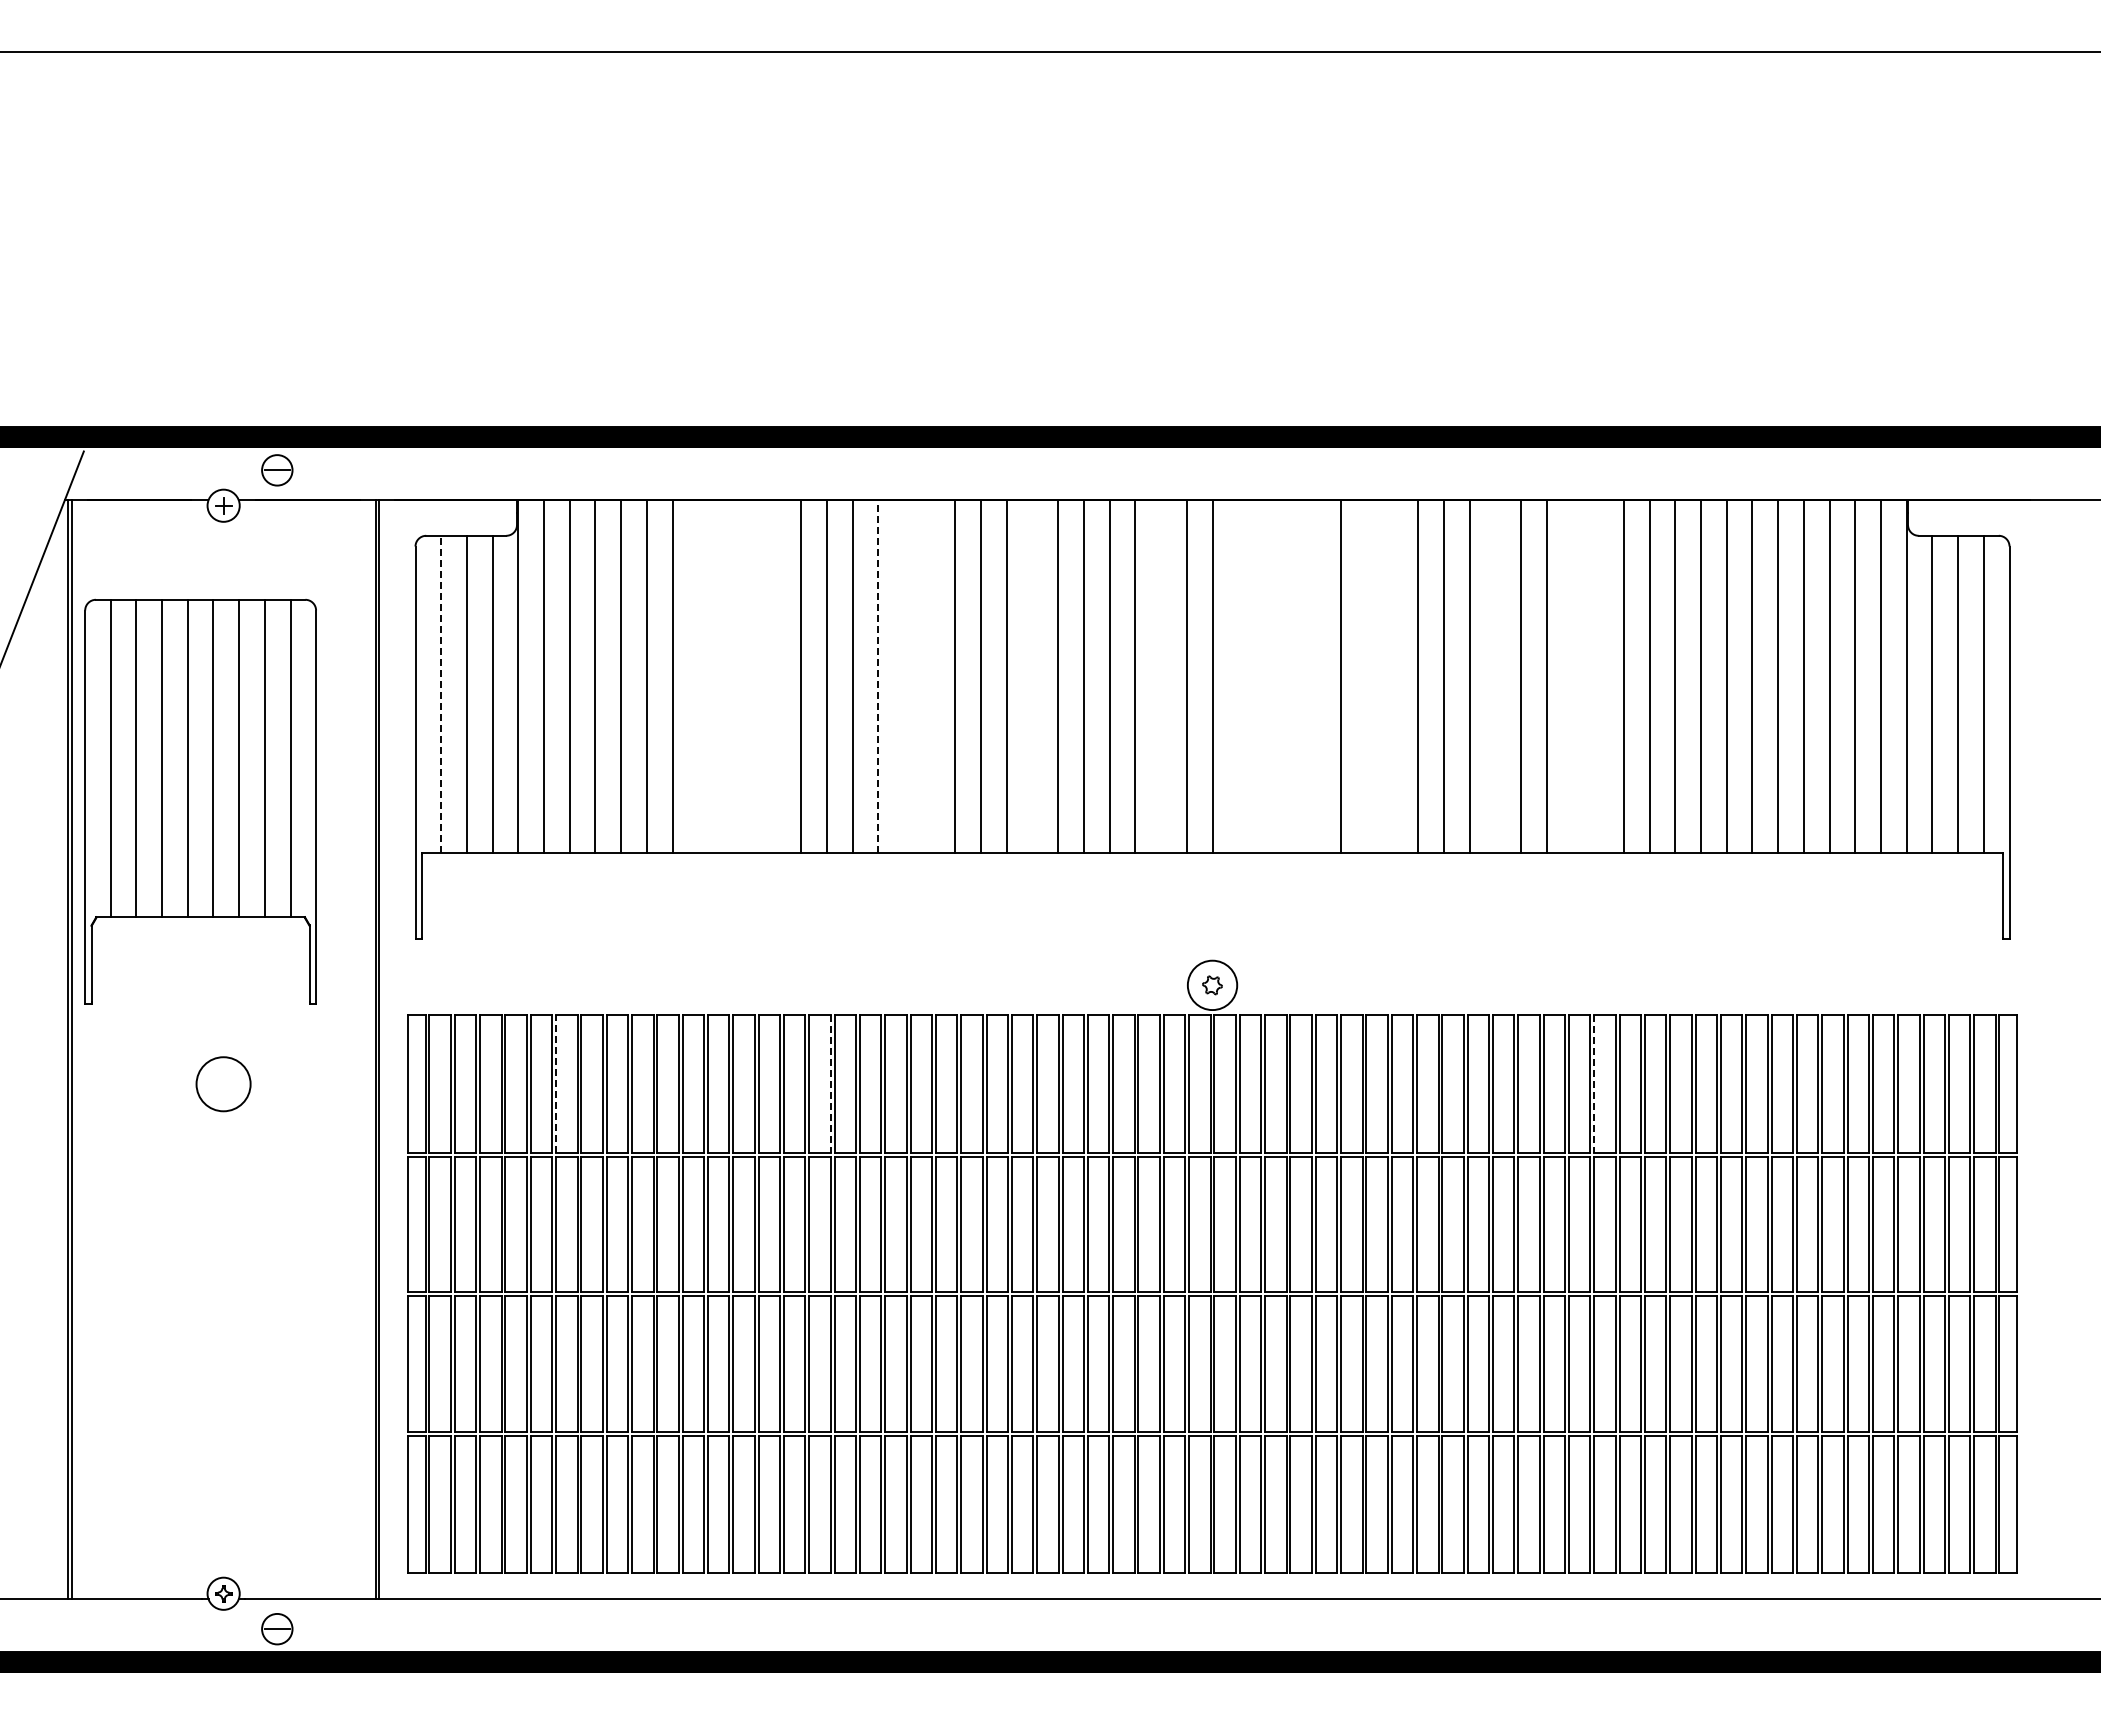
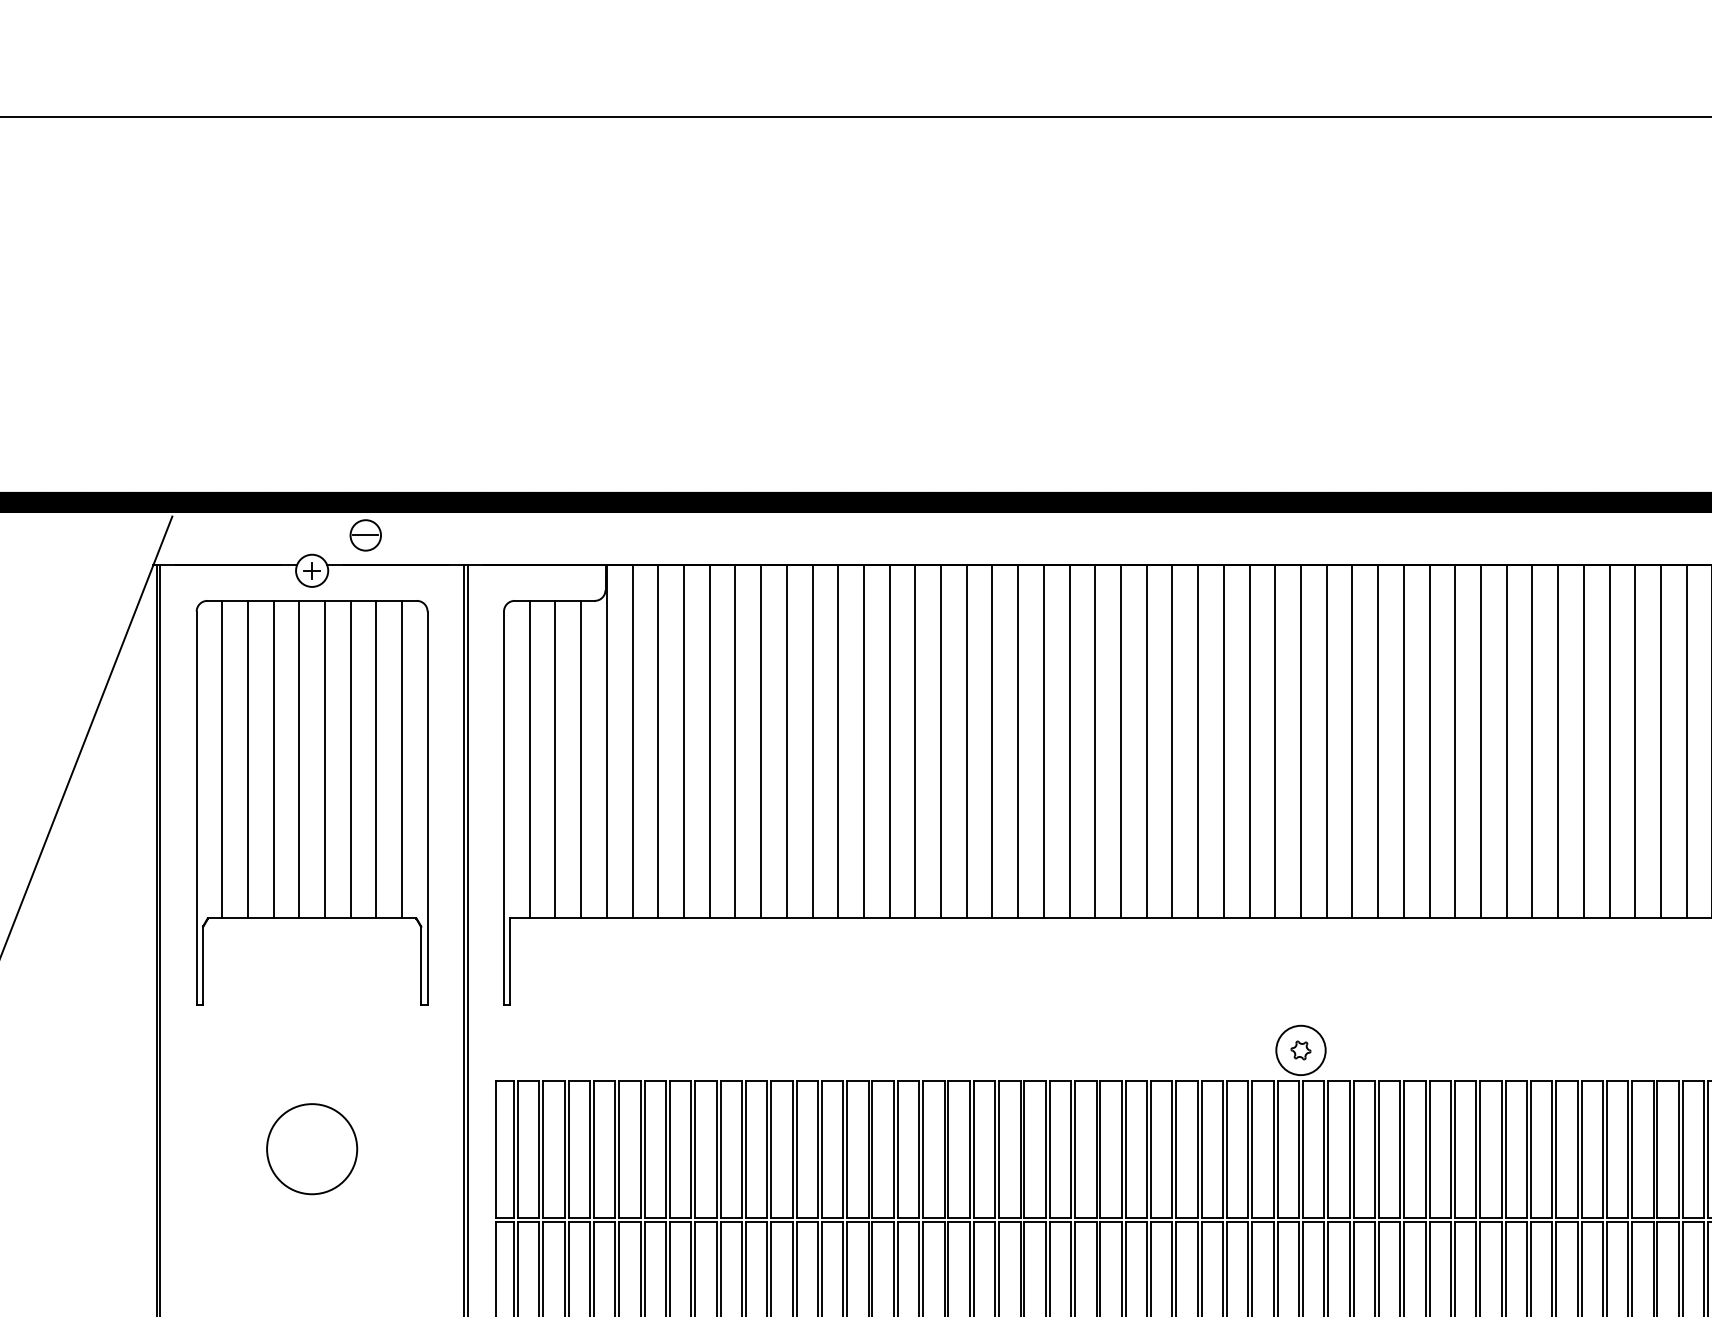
line: (698, 676) -> (786, 741), added
line: (724, 676) -> (812, 741), added
line: (749, 676) -> (837, 741), added
line: (775, 676) -> (863, 741), added
line: (878, 676) -> (966, 741), dashed -> solid
line: (903, 676) -> (991, 741), added
line: (929, 676) -> (1017, 741), added
line: (1032, 676) -> (1120, 741), added
line: (1161, 676) -> (1249, 741), added
line: (1238, 676) -> (1326, 741), added
line: (1263, 676) -> (1351, 741), added
line: (1289, 676) -> (1377, 741), added
line: (1315, 676) -> (1403, 741), added
line: (1366, 676) -> (1454, 741), added
line: (1392, 676) -> (1480, 741), added
line: (1495, 676) -> (1583, 741), added
line: (1572, 676) -> (1660, 741), added
line: (1598, 676) -> (1686, 741), added
line: (441, 694) -> (529, 759), dashed -> solid
part: (200, 801) -> (311, 802), moved
circle: (223, 1084) -> (311, 1149), size x1.67
line: (556, 1084) -> (644, 1149), dashed -> solid
line: (830, 1084) -> (918, 1149), dashed -> solid
line: (1594, 1084) -> (1682, 1149), dashed -> solid

